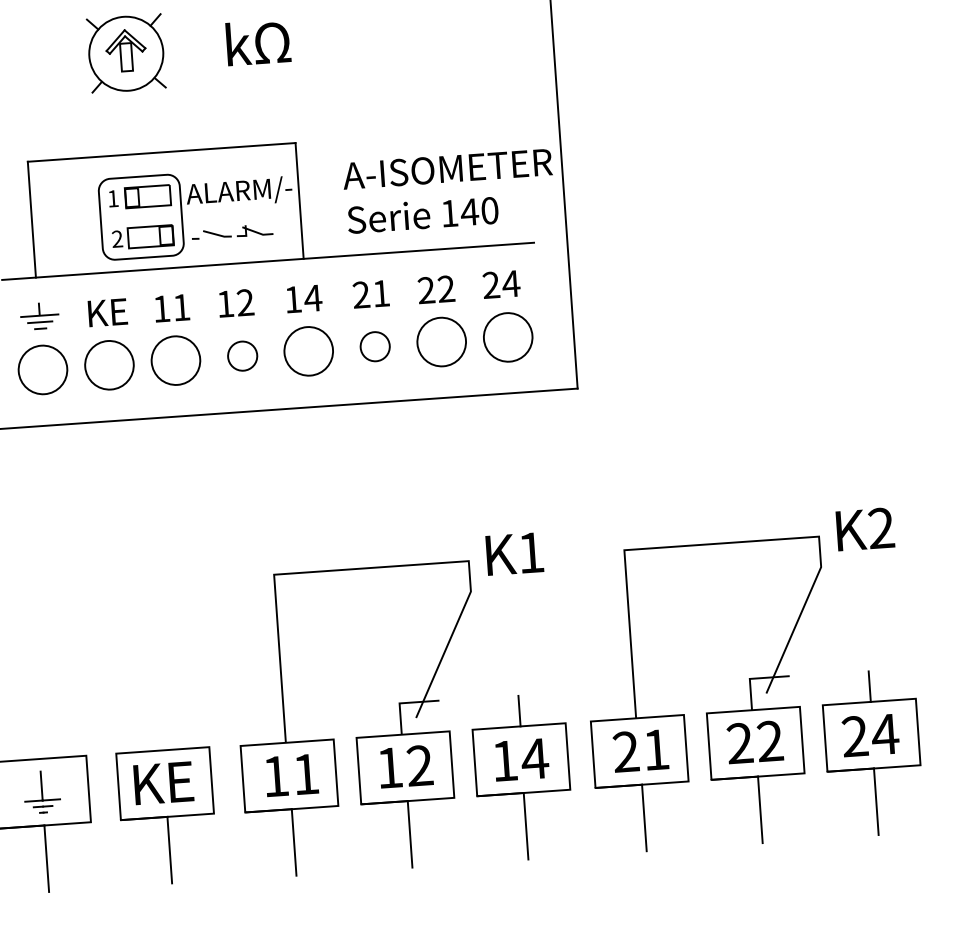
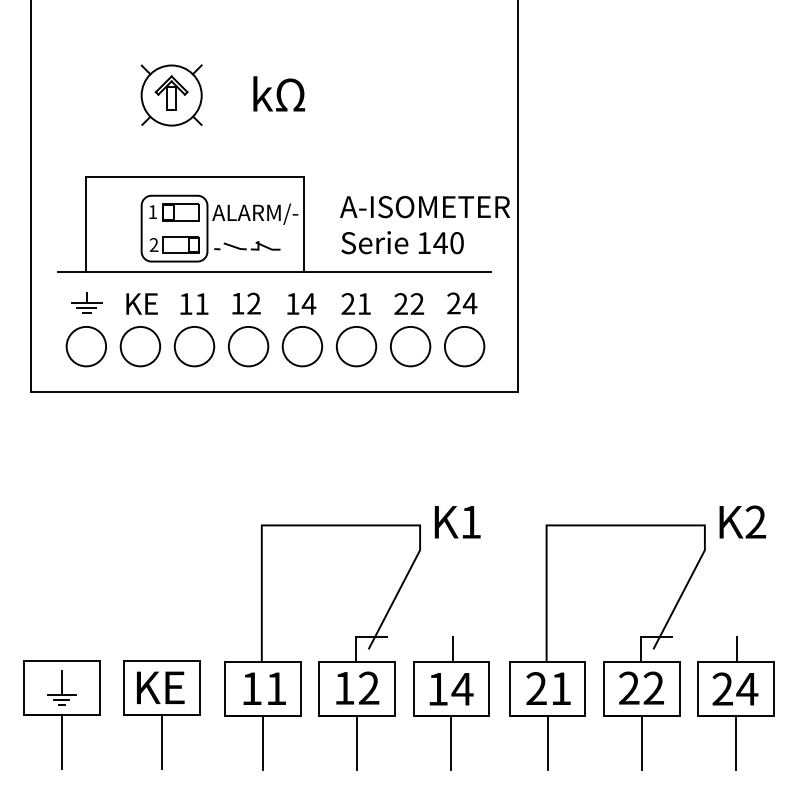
circle: (375, 346) -> (356, 346), size x1.67
circle: (242, 355) -> (248, 346), size x1.67

